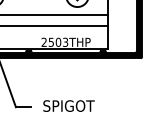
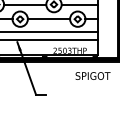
text: (68, 105) -> (92, 75), moved

